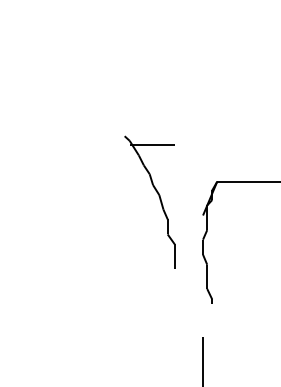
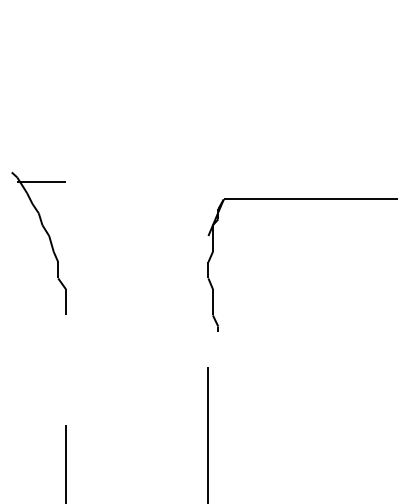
part: (159, 200) -> (49, 241), moved

